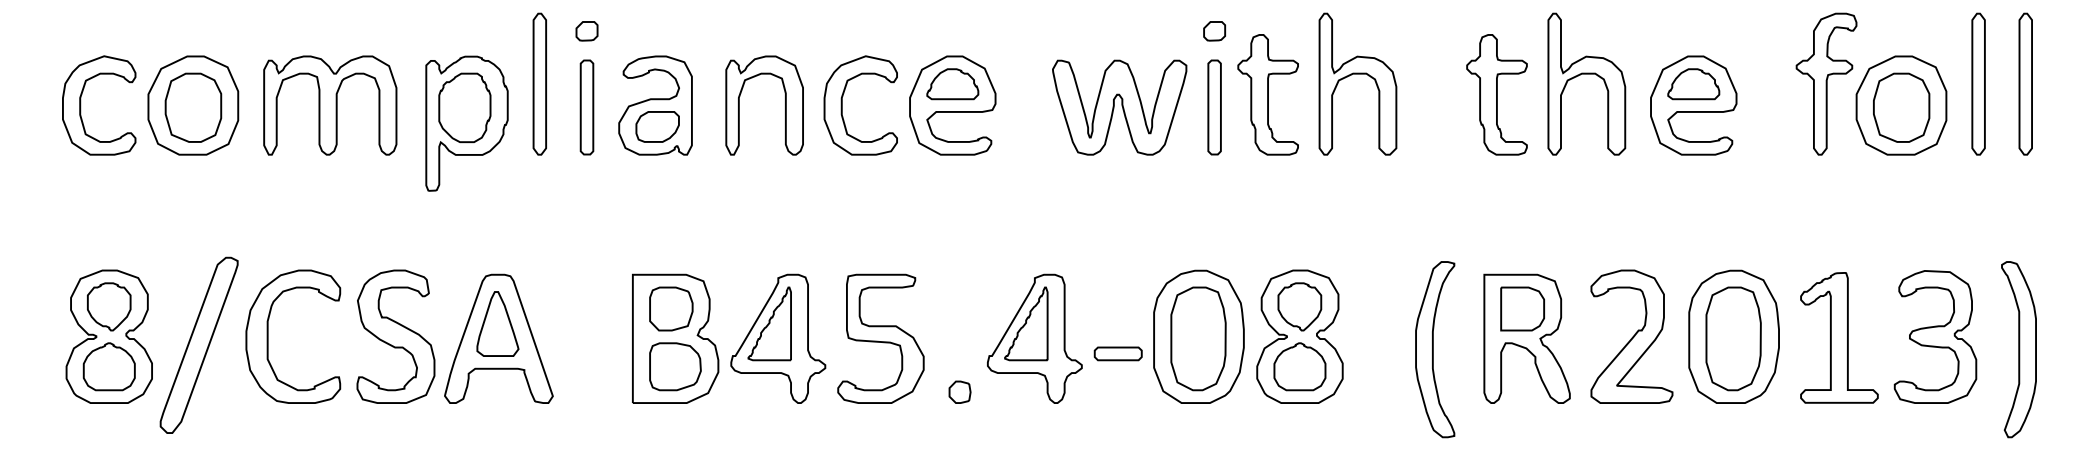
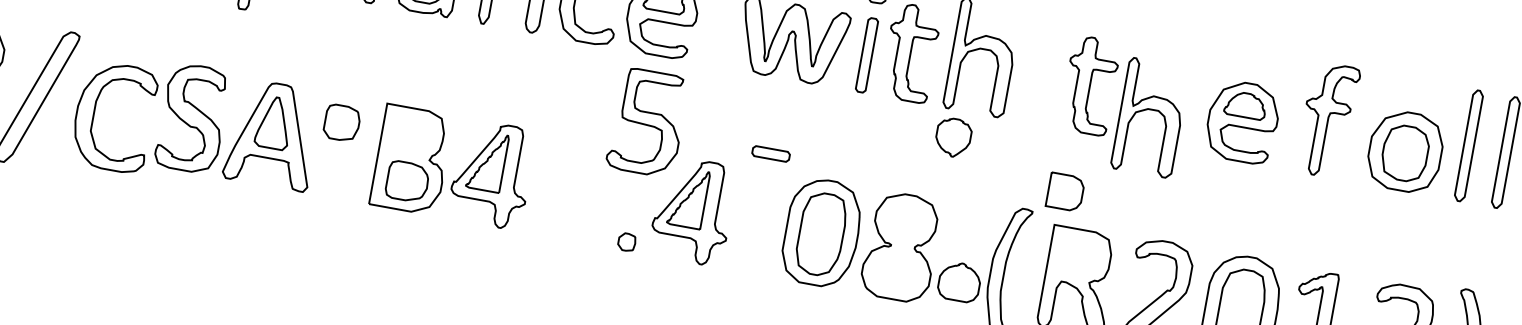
part: (1586, 74) -> (1151, 110), moved
part: (1826, 83) -> (1327, 119), moved
part: (1299, 306) -> (953, 137), moved
part: (671, 308) -> (342, 122), moved
part: (1522, 308) -> (1065, 191), moved
part: (268, 336) -> (94, 113), moved
part: (880, 338) -> (647, 122), moved
part: (1117, 353) -> (770, 153), moved
part: (1299, 366) -> (959, 281), moved

